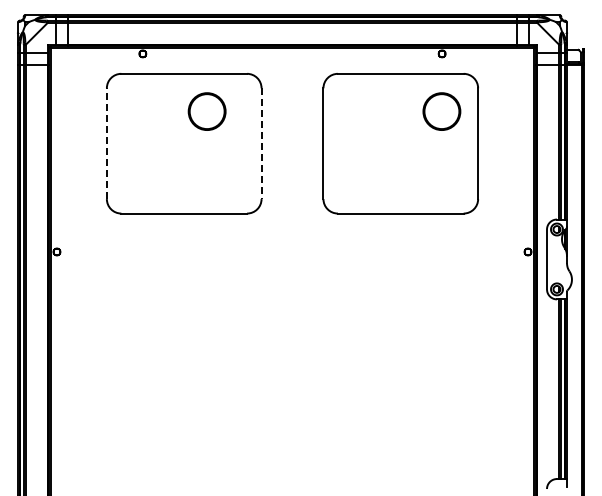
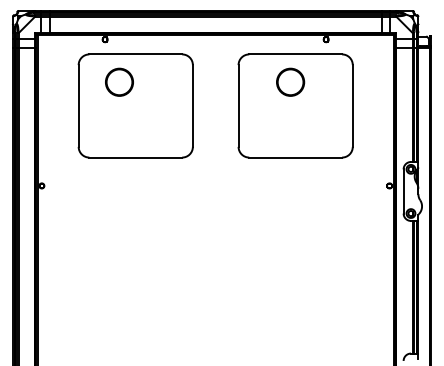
part: (206, 111) -> (119, 82), moved
part: (441, 111) -> (290, 82), moved
line: (106, 143) -> (78, 105), dashed -> solid
line: (261, 144) -> (192, 106), dashed -> solid

